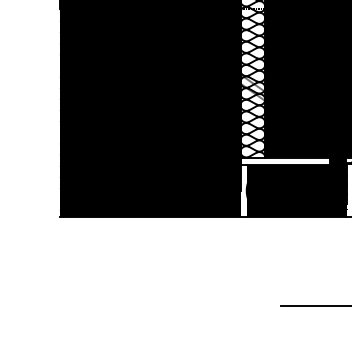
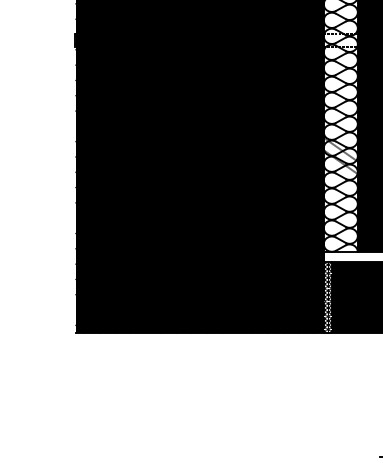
hatch: (243, 190) -> (327, 297), added

